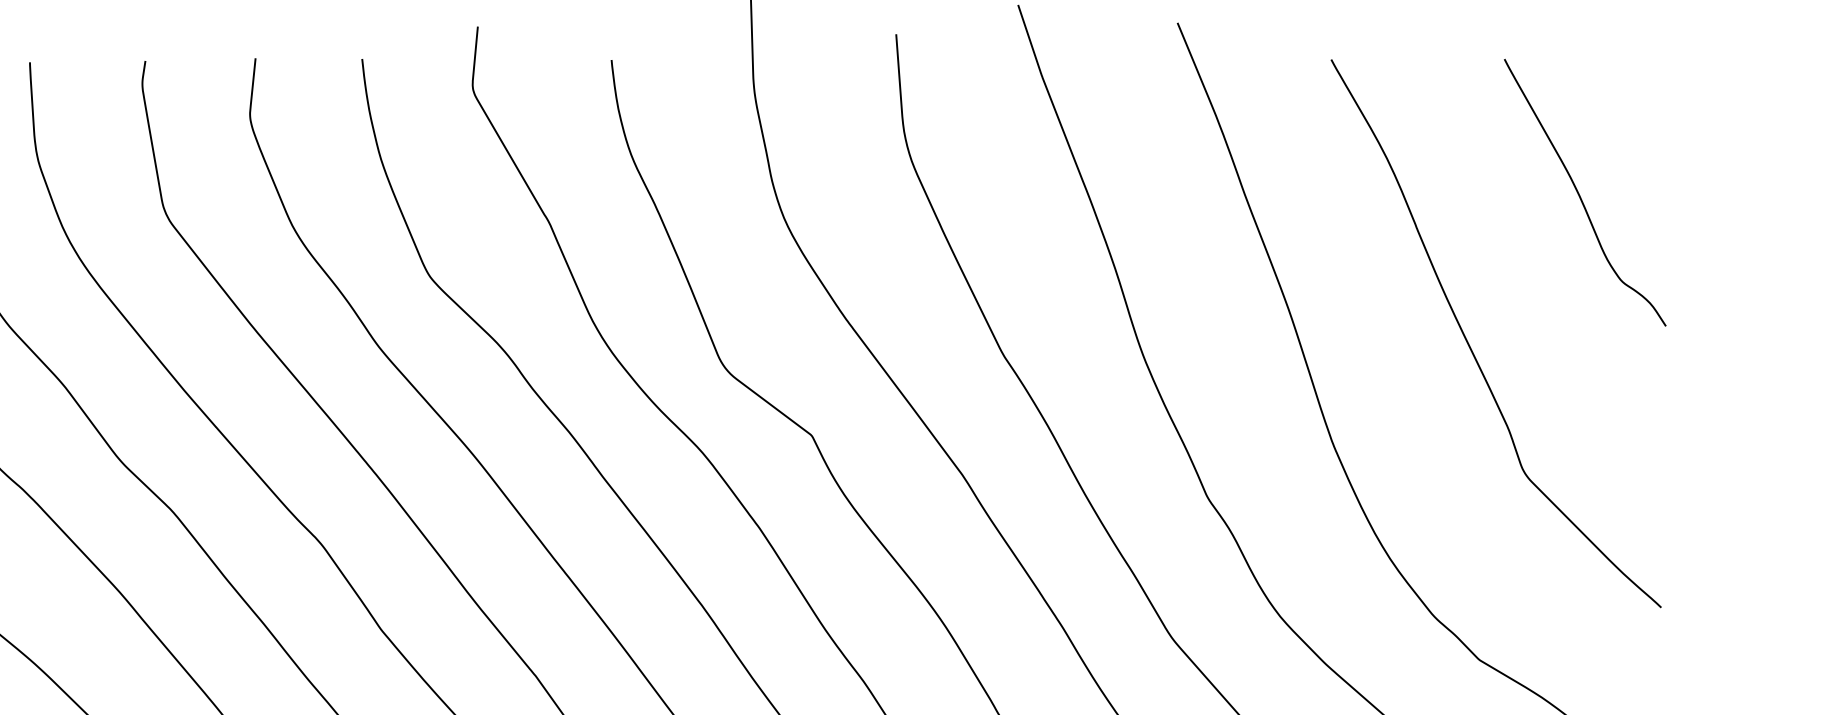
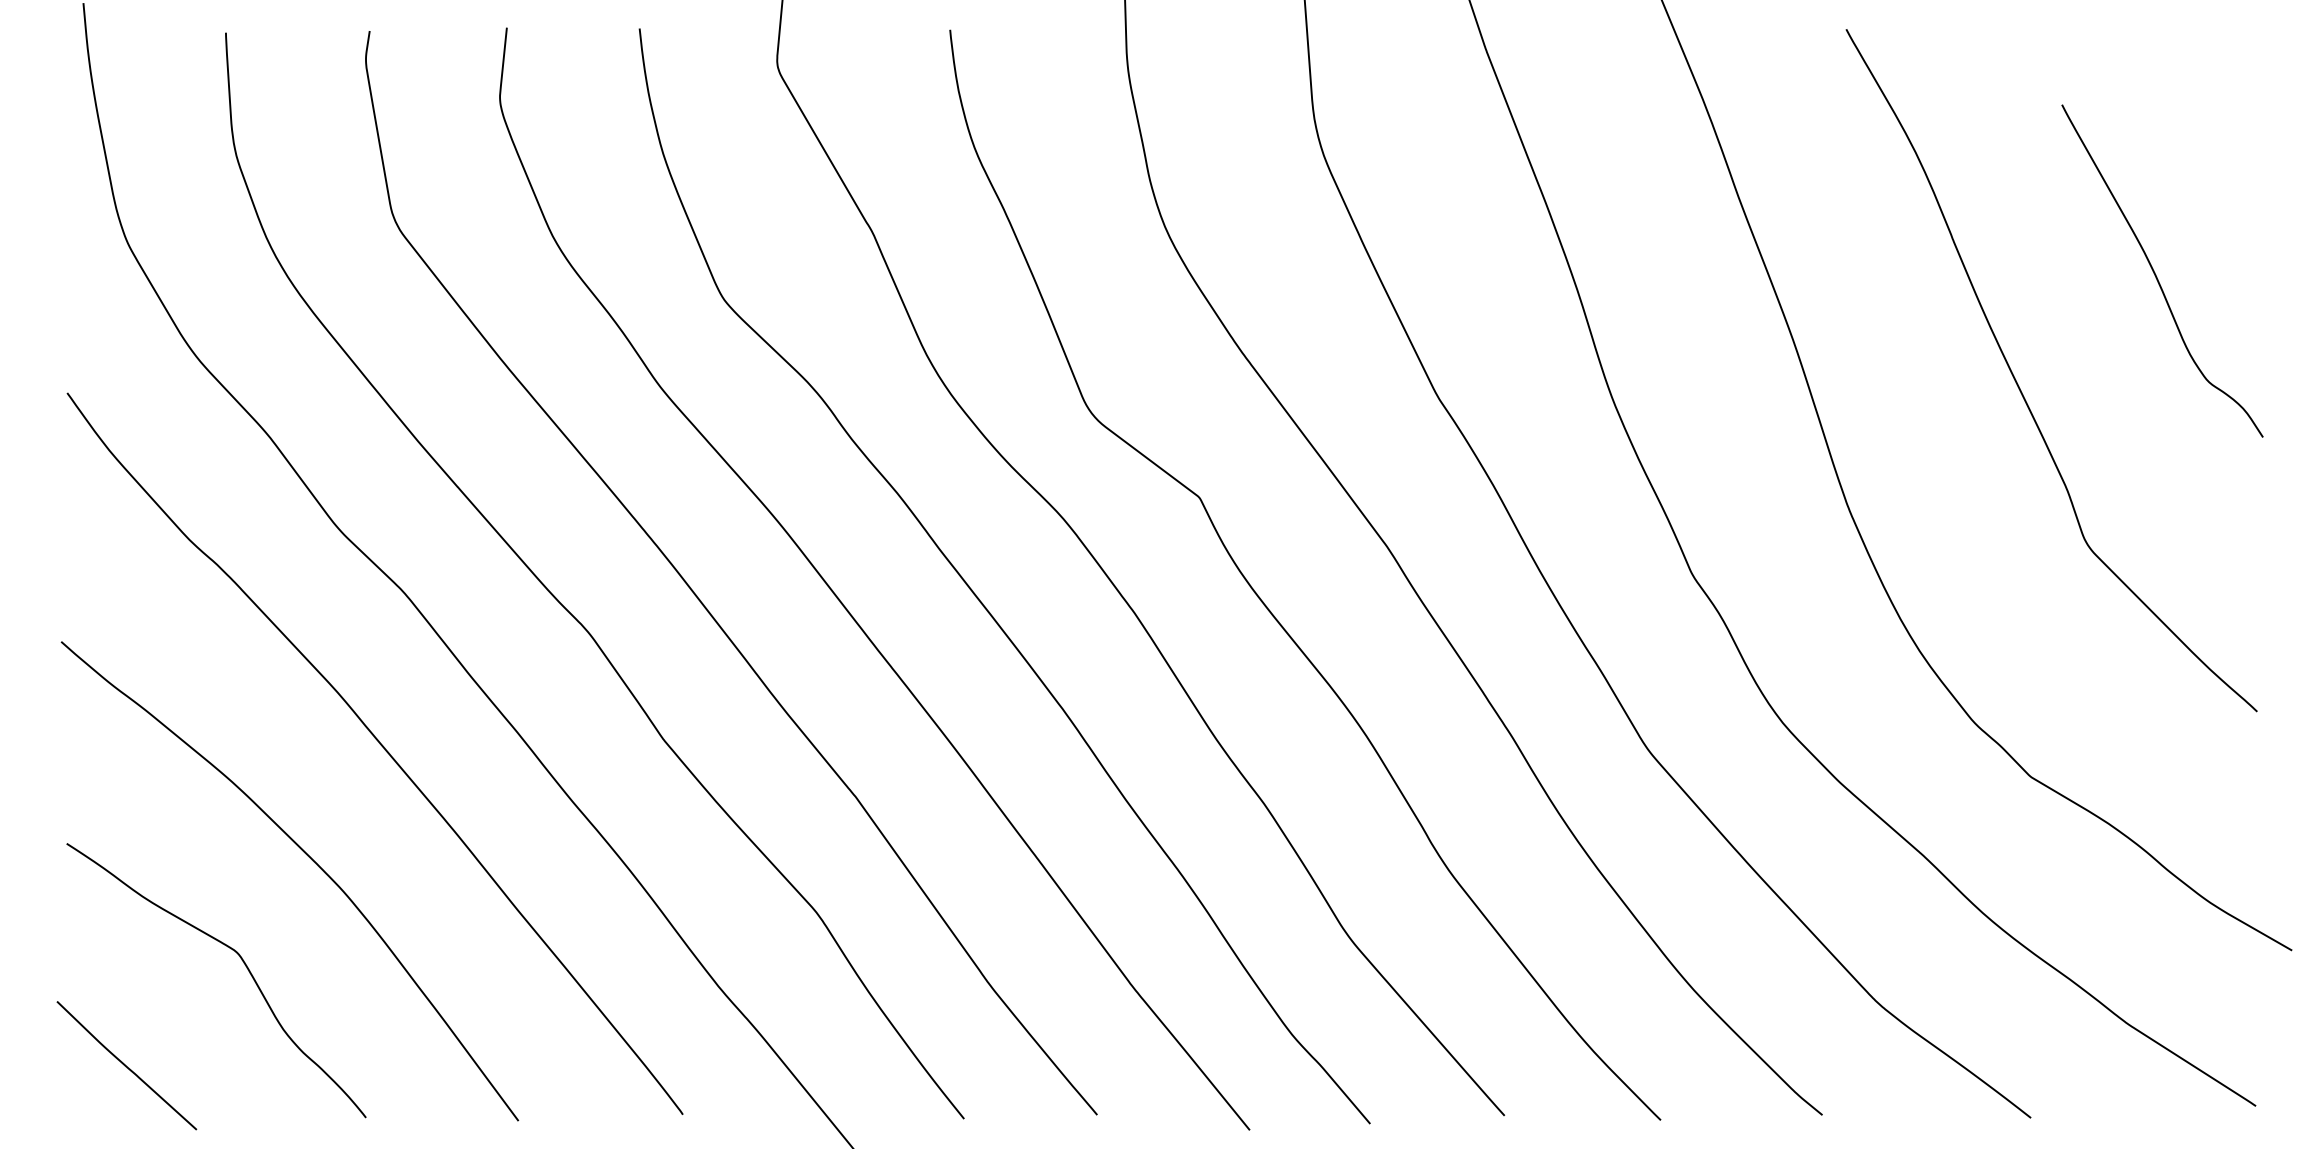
curve: (1580, 195) -> (2156, 274), moved

